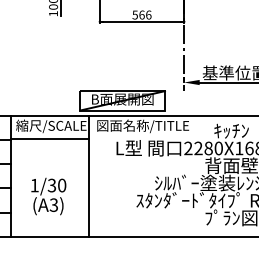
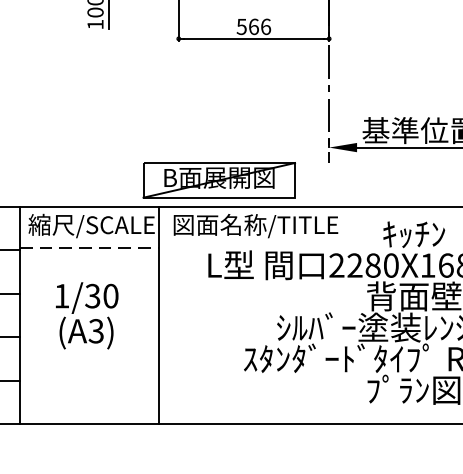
line: (50, 138) -> (90, 247), solid -> dashed
text: (48, 196) -> (86, 315), moved

